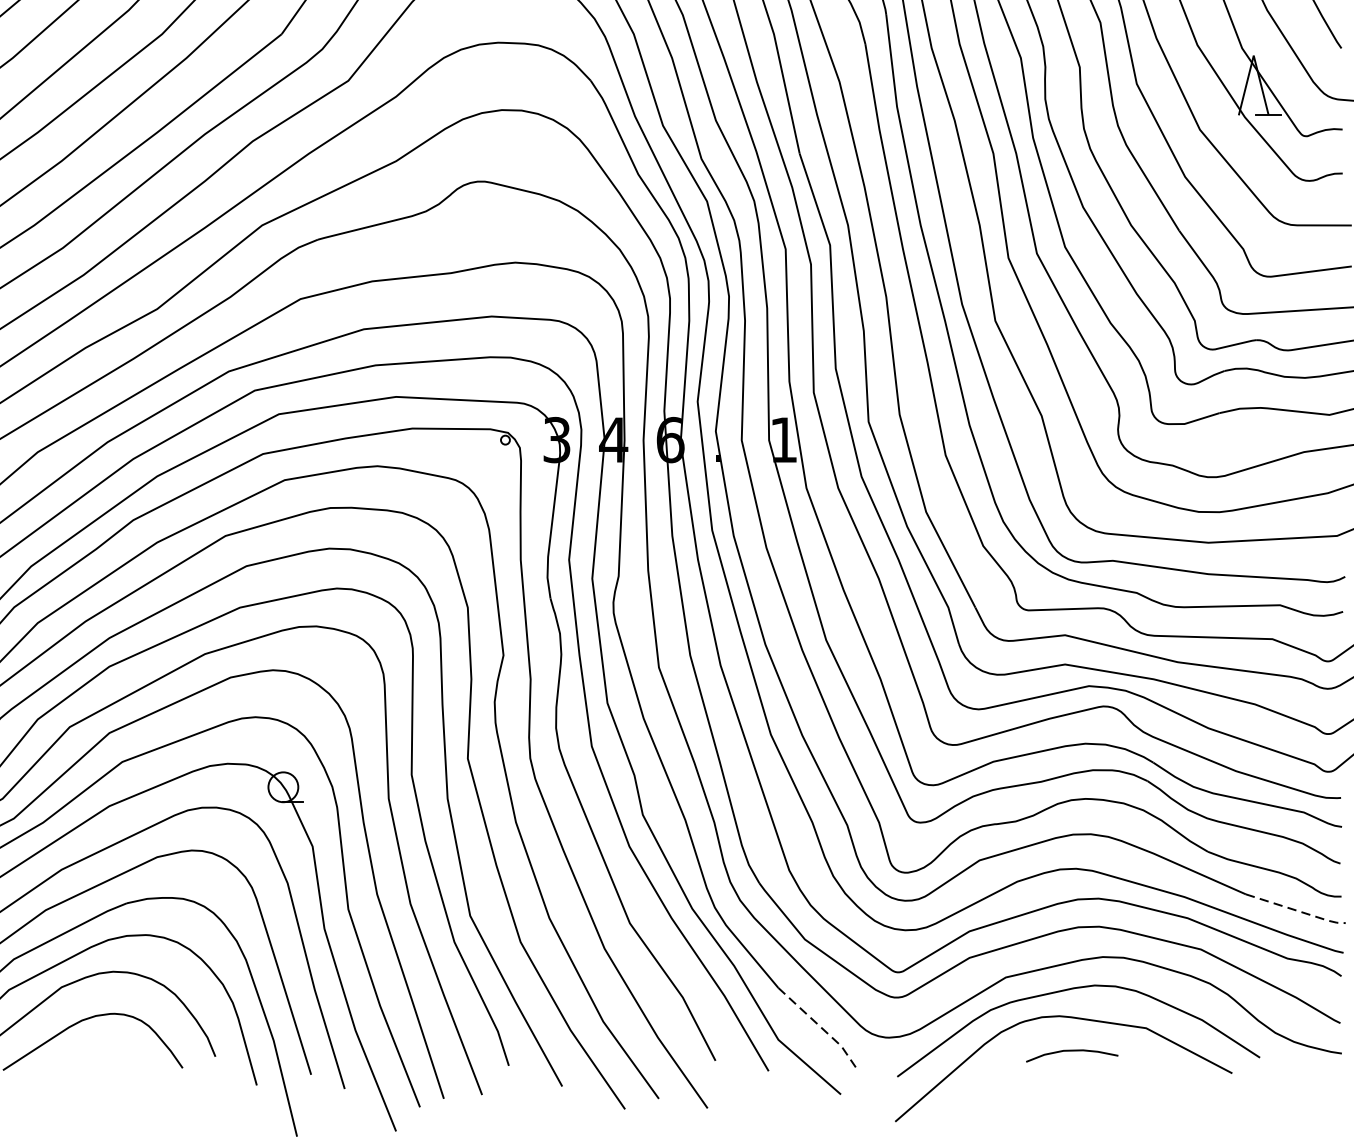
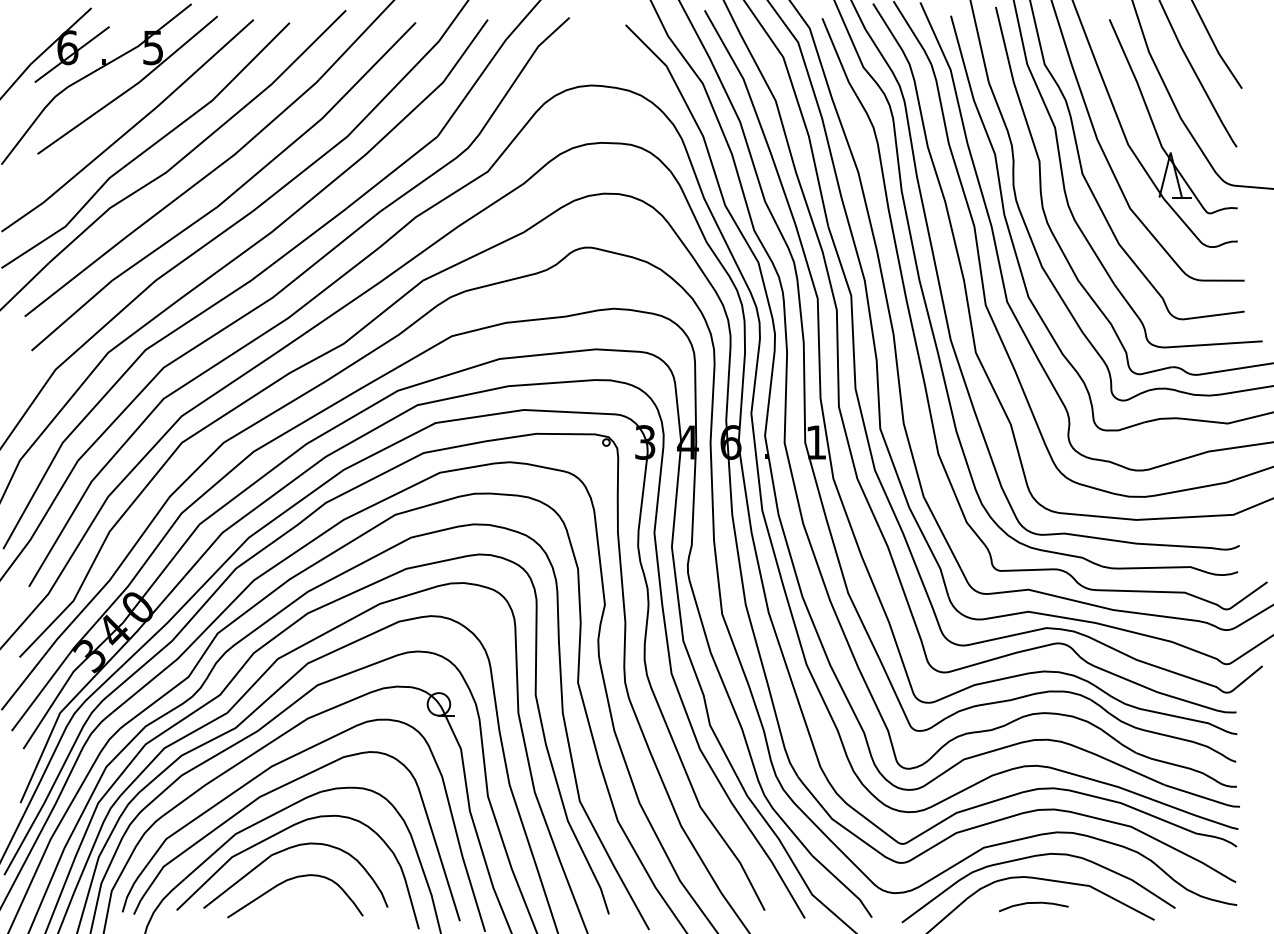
line: (1297, 910) -> (1203, 797), dashed -> solid
line: (821, 1027) -> (844, 885), dashed -> solid

